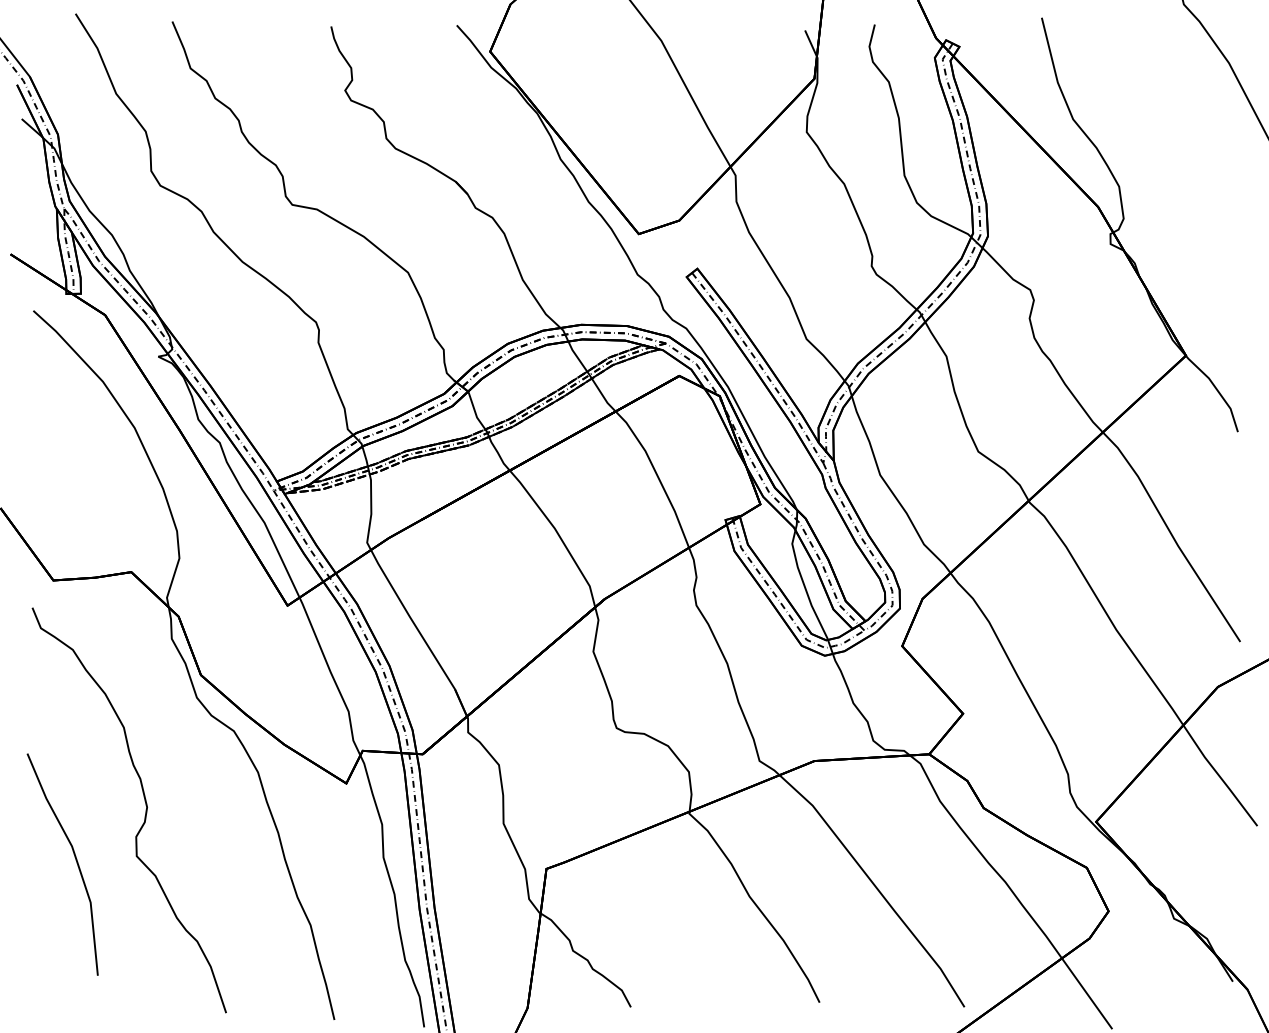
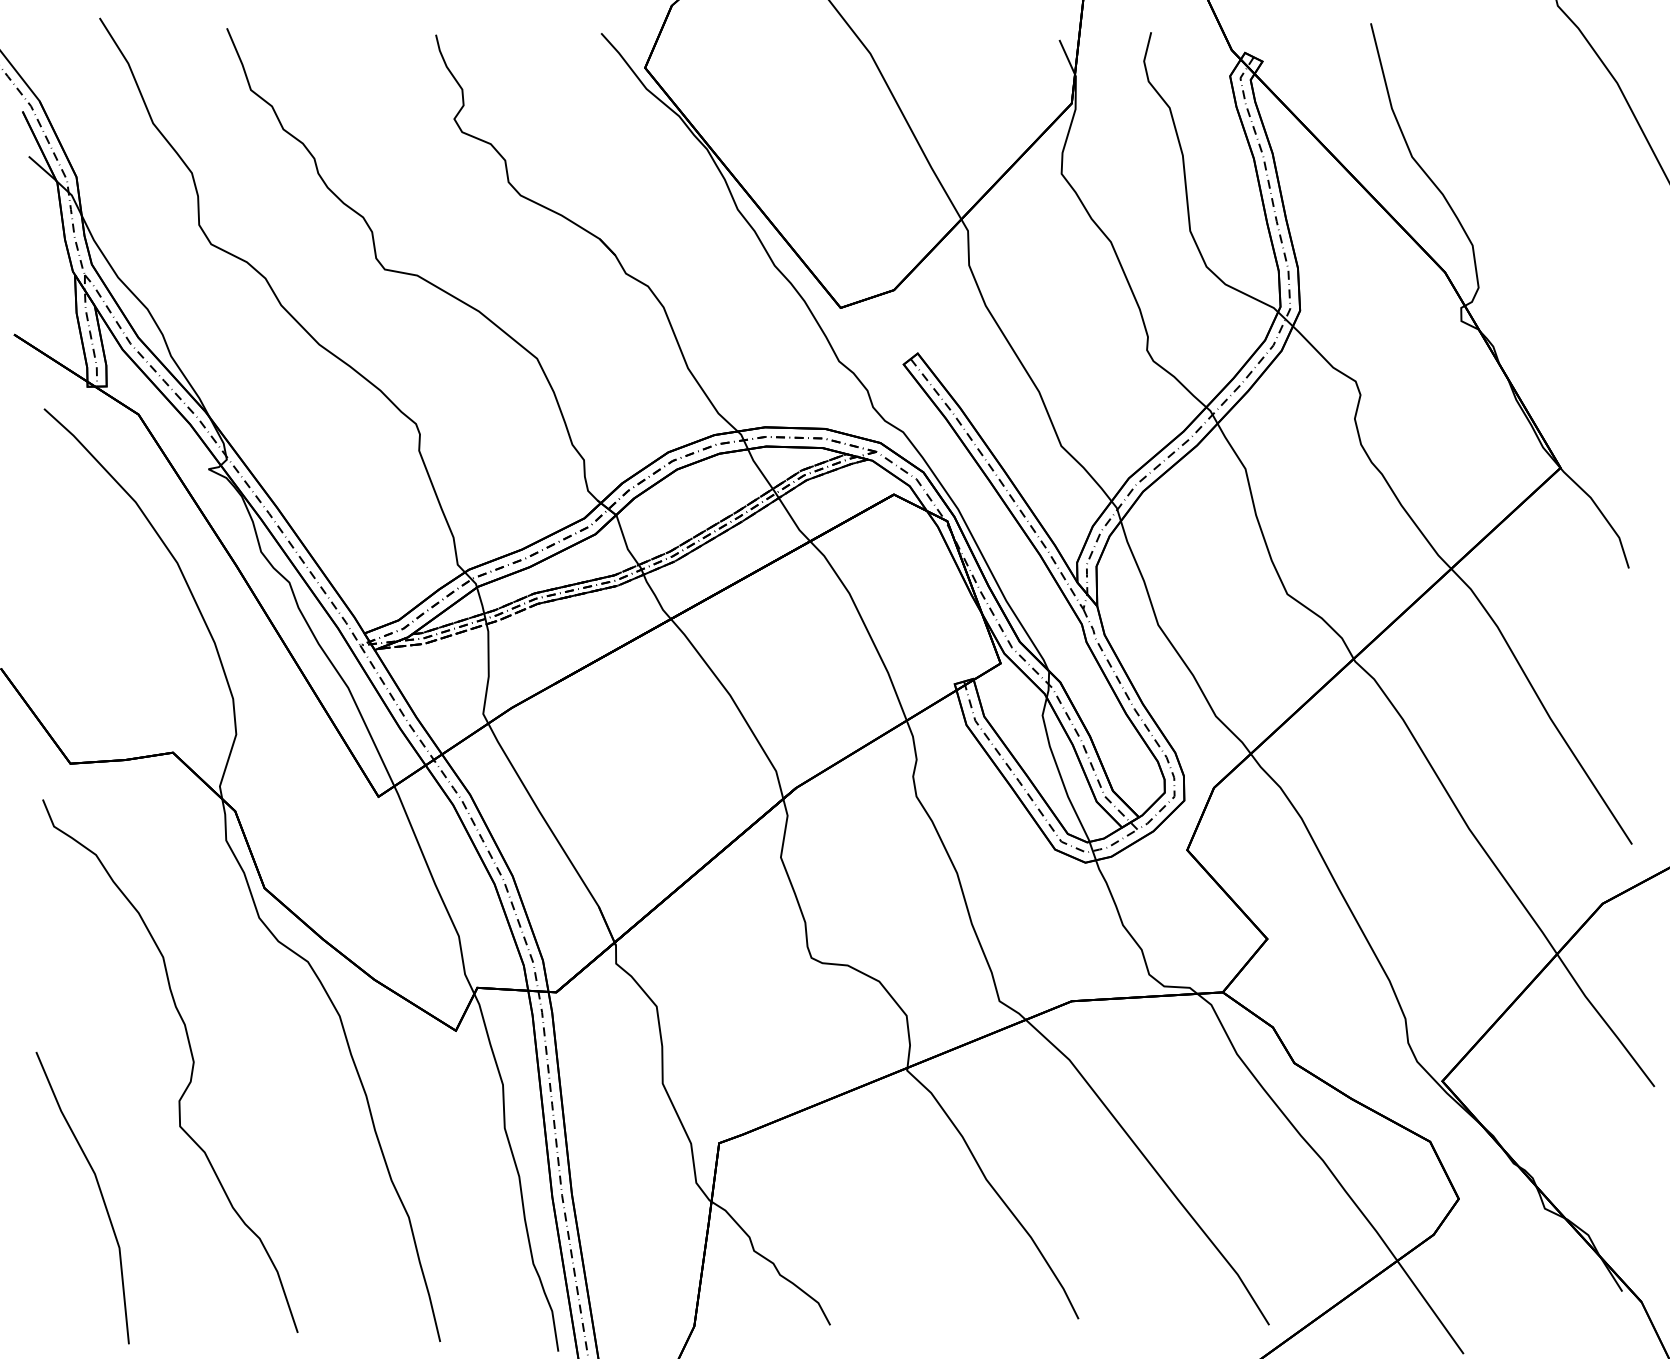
line: (75, 860) -> (99, 1192), moved

